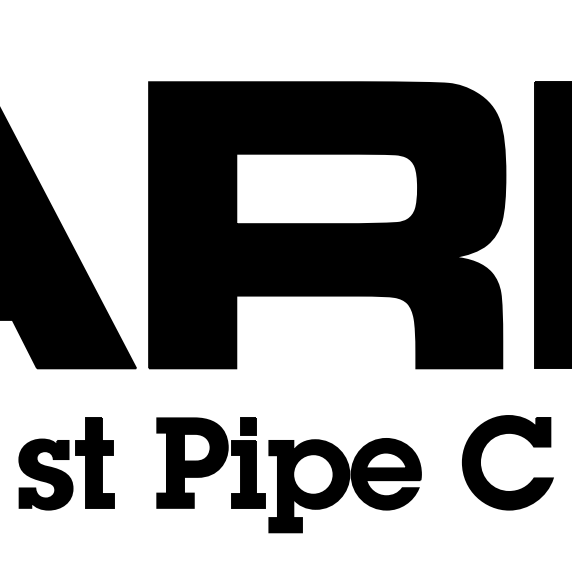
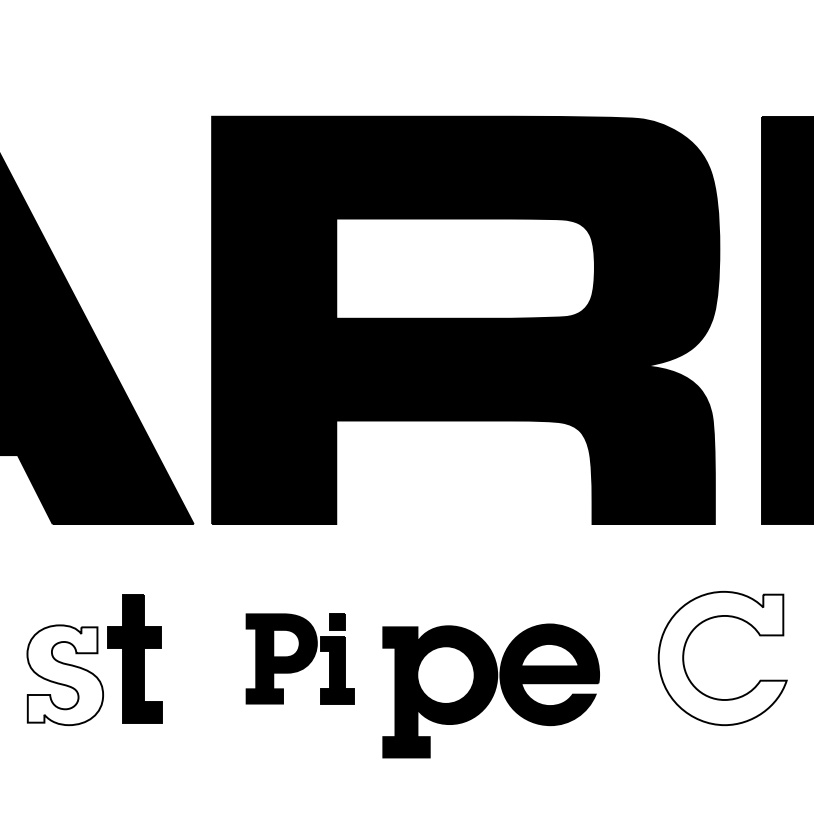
part: (210, 462) -> (299, 658), size x0.7
fill: (507, 462) -> (722, 658), removed
fill: (46, 474) -> (65, 675), removed

